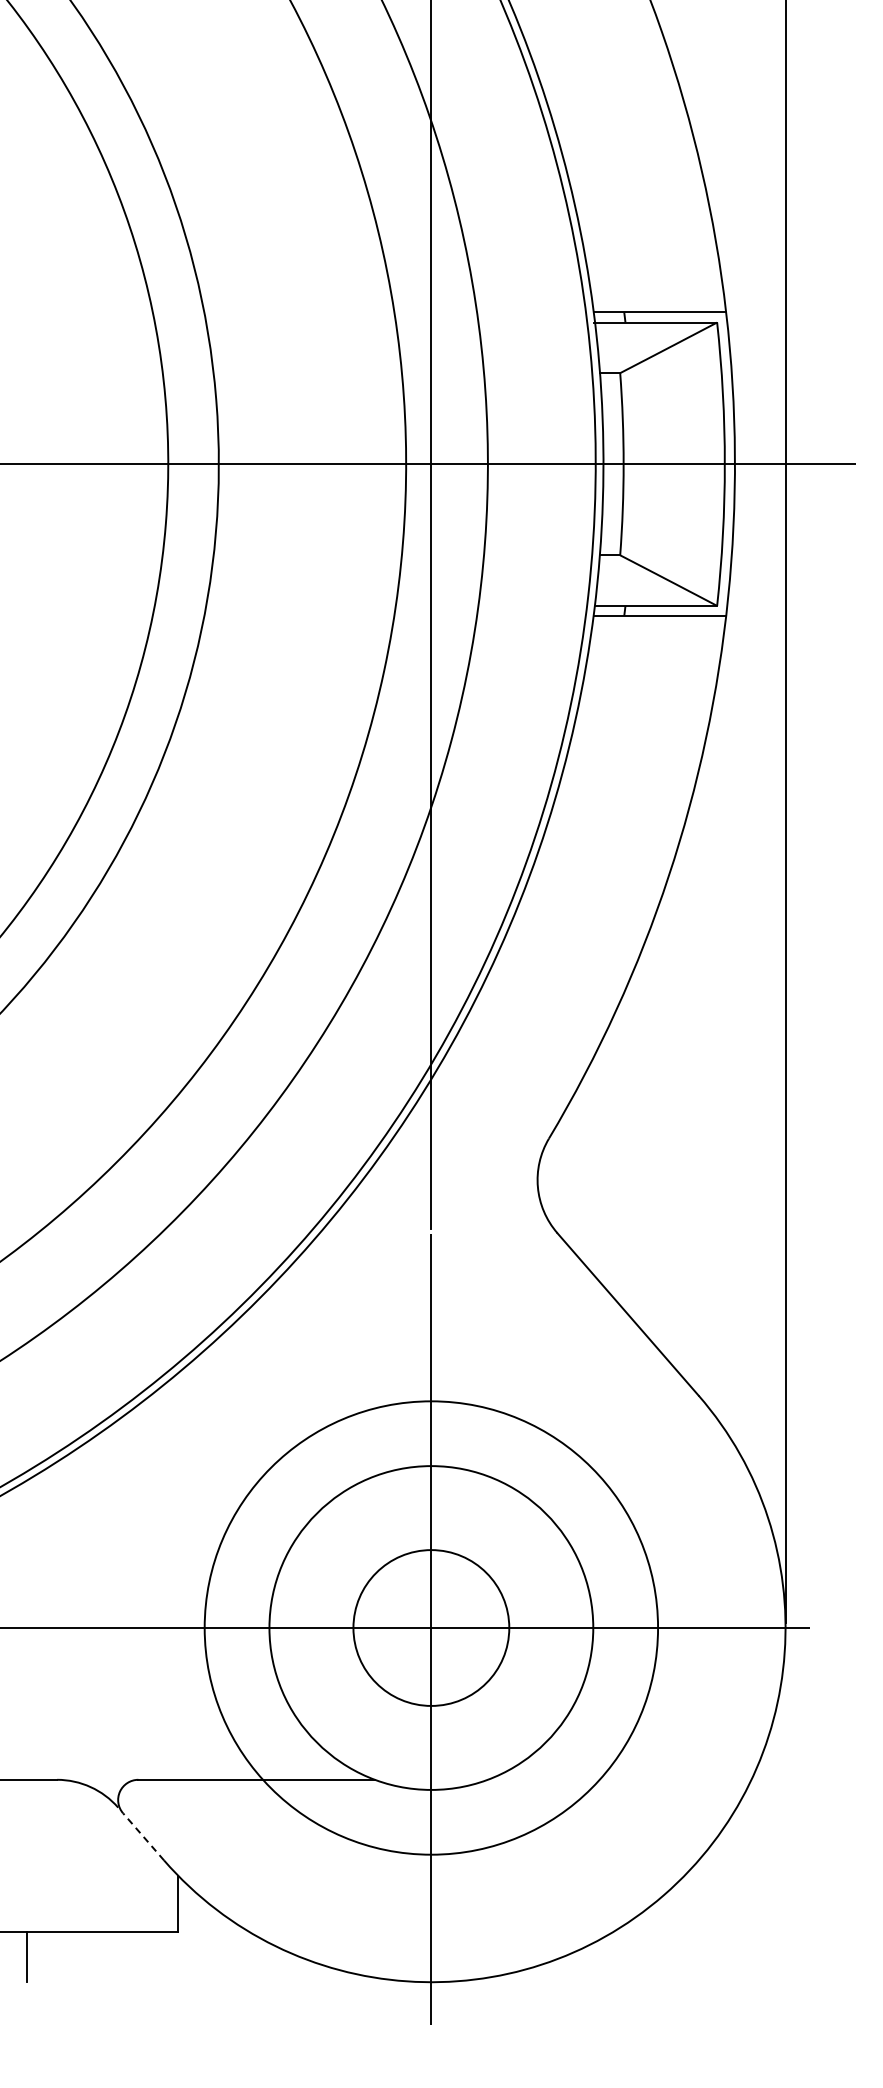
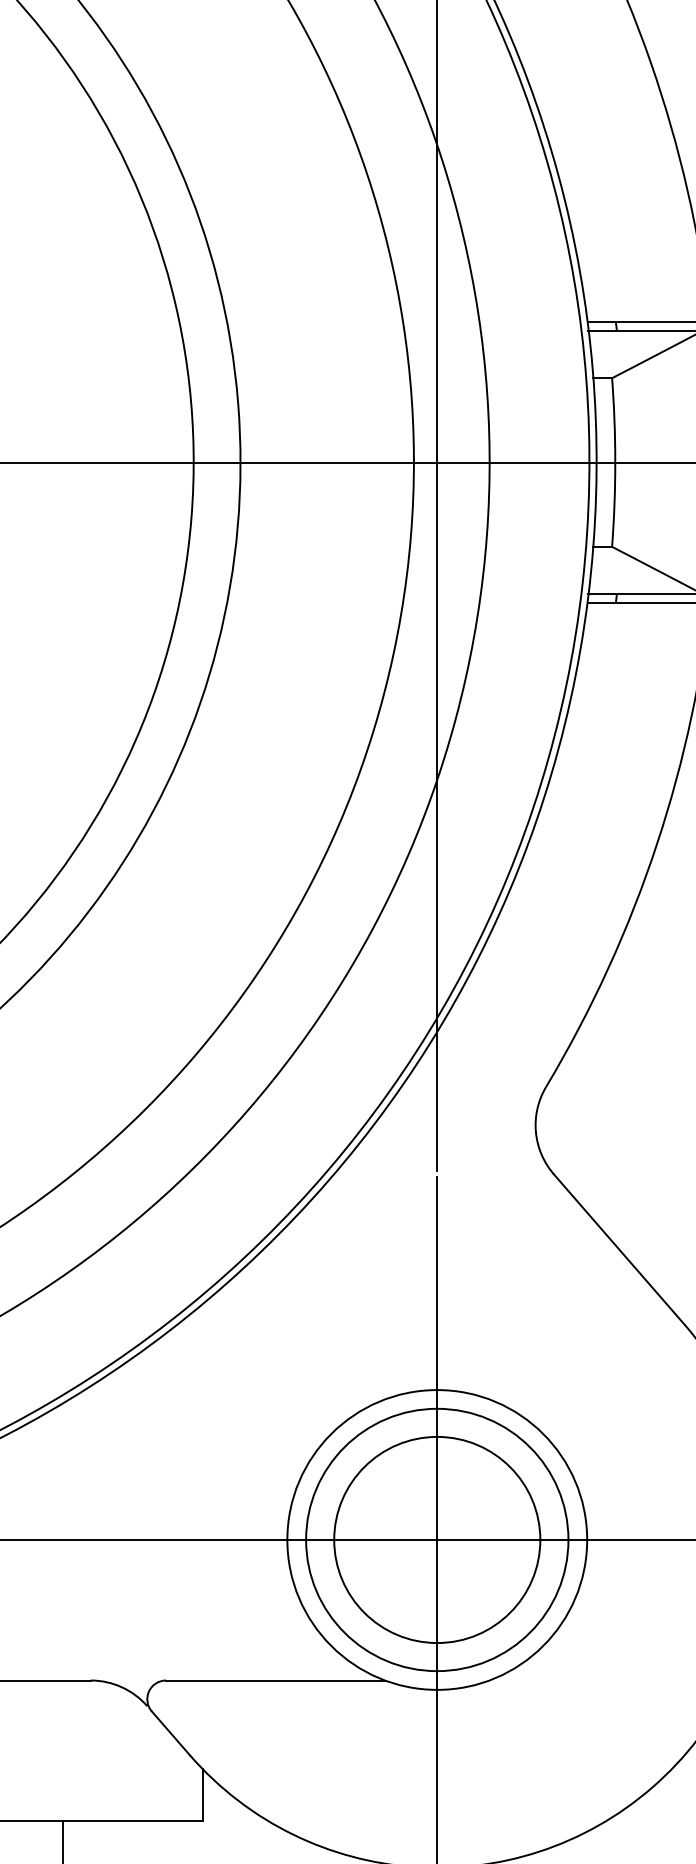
circle: (431, 1627) -> (437, 1539), size x0.62
circle: (431, 1627) -> (437, 1539), size x1.43
line: (143, 1836) -> (170, 1732), dashed -> solid

